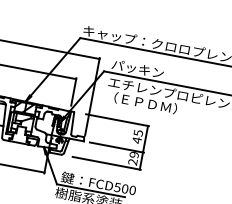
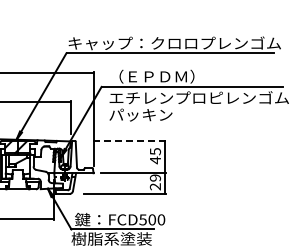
text: (146, 70) -> (151, 76), パッキン -> （ＥＰＤＭ）
text: (141, 102) -> (152, 114), （ＥＰＤＭ） -> パッキン
line: (116, 120) -> (127, 141), solid -> dashed

